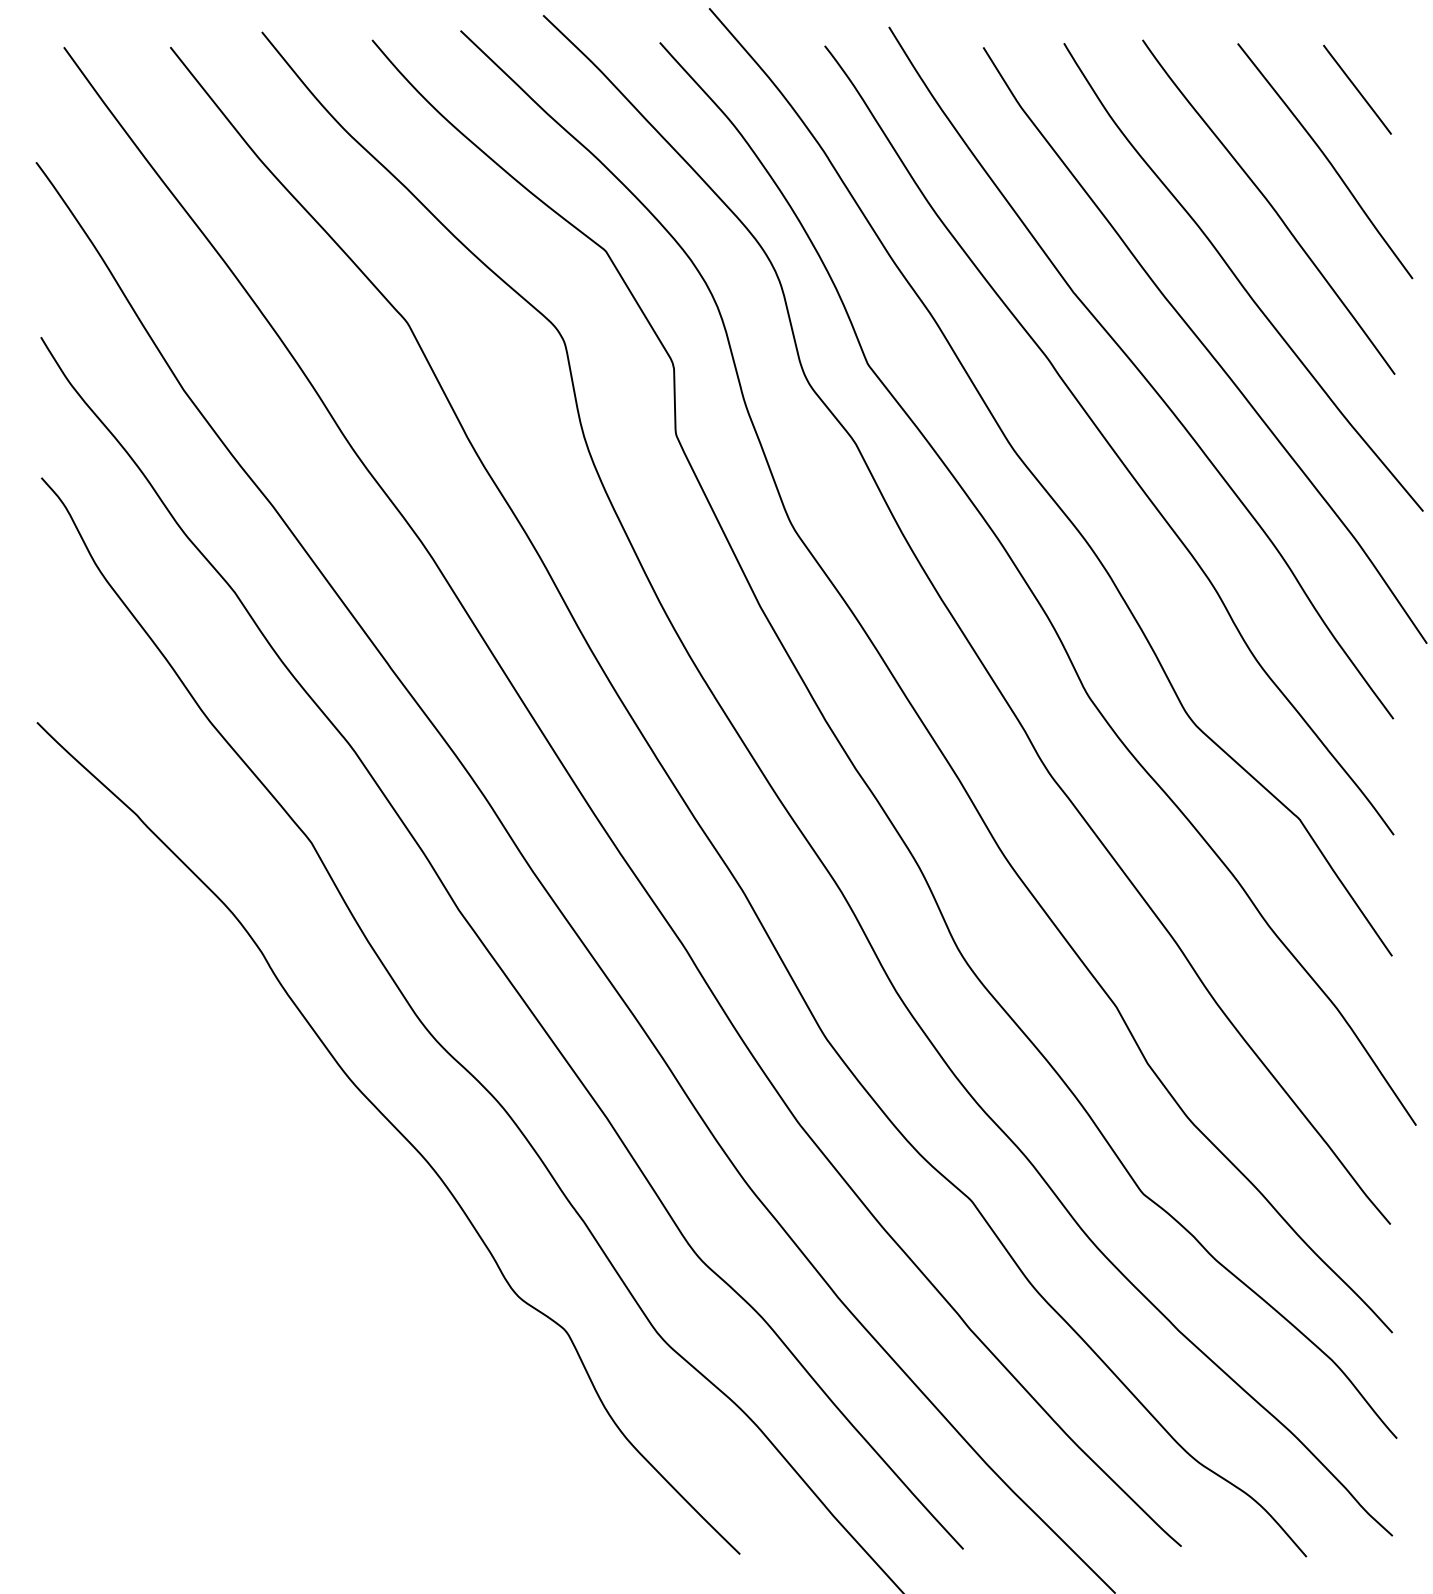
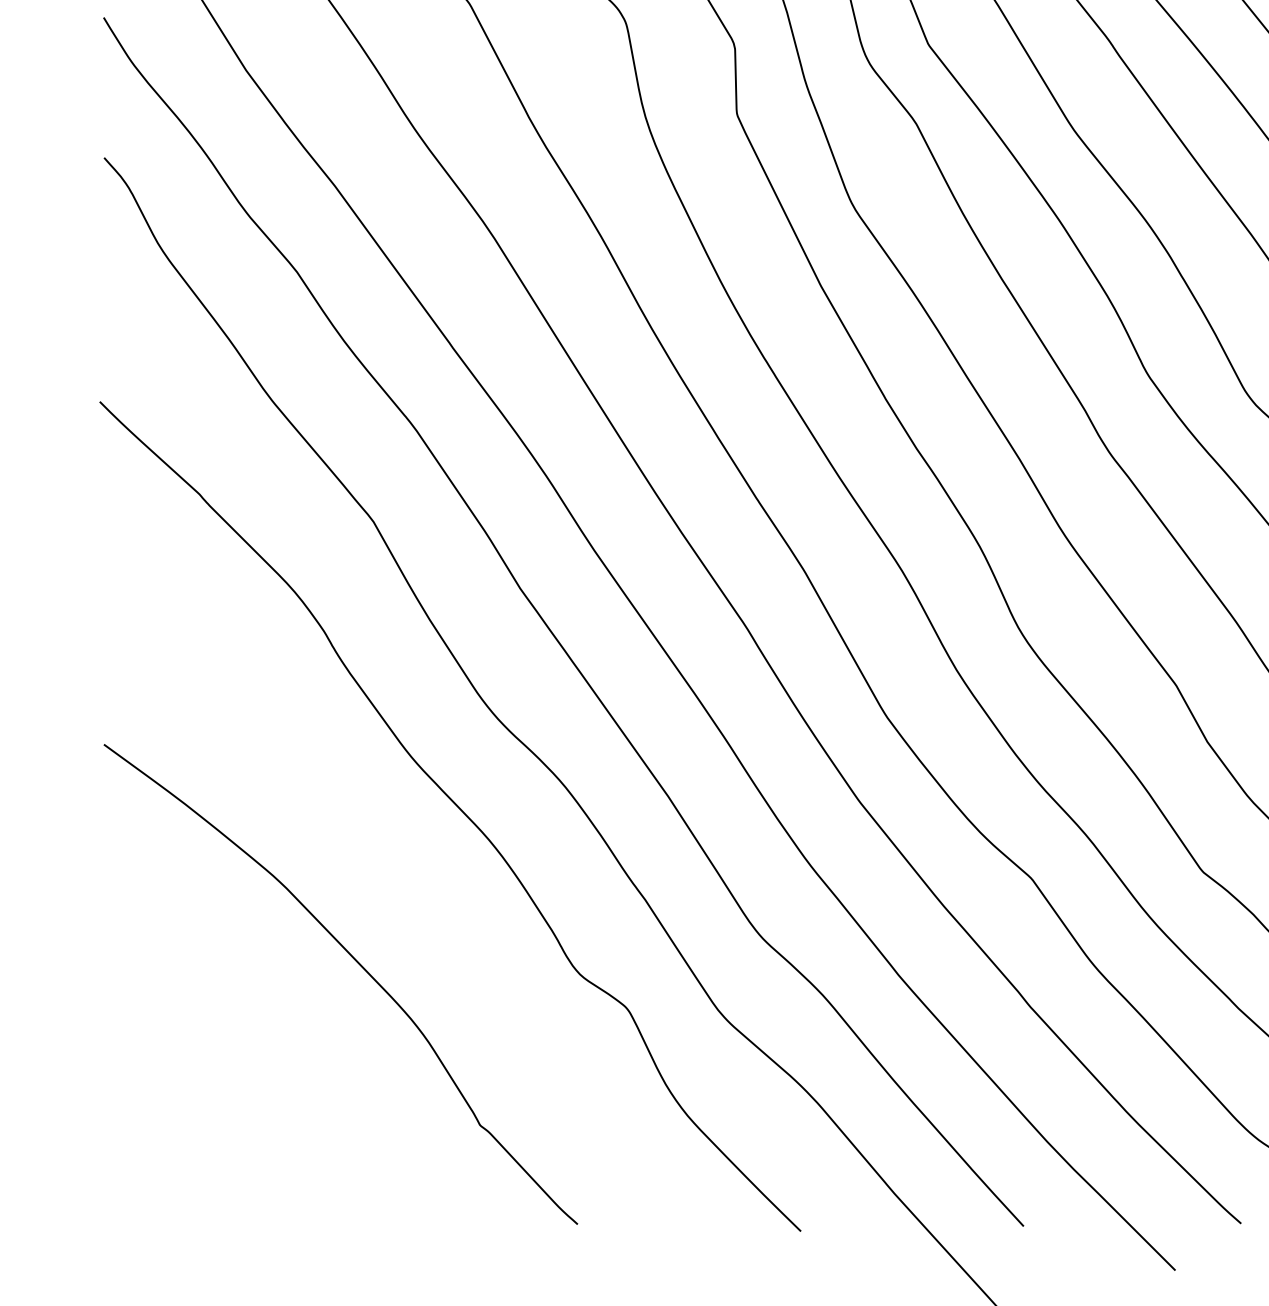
curve: (297, 1287) -> (359, 965), added

